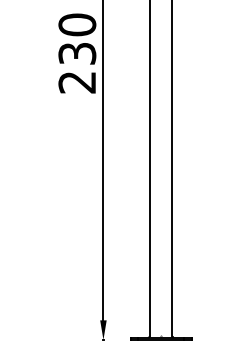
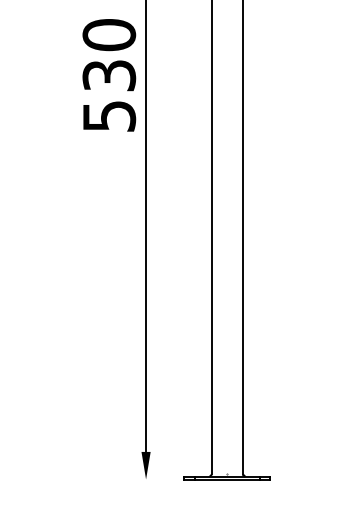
text: (77, 82) -> (109, 116), 230 -> 530

